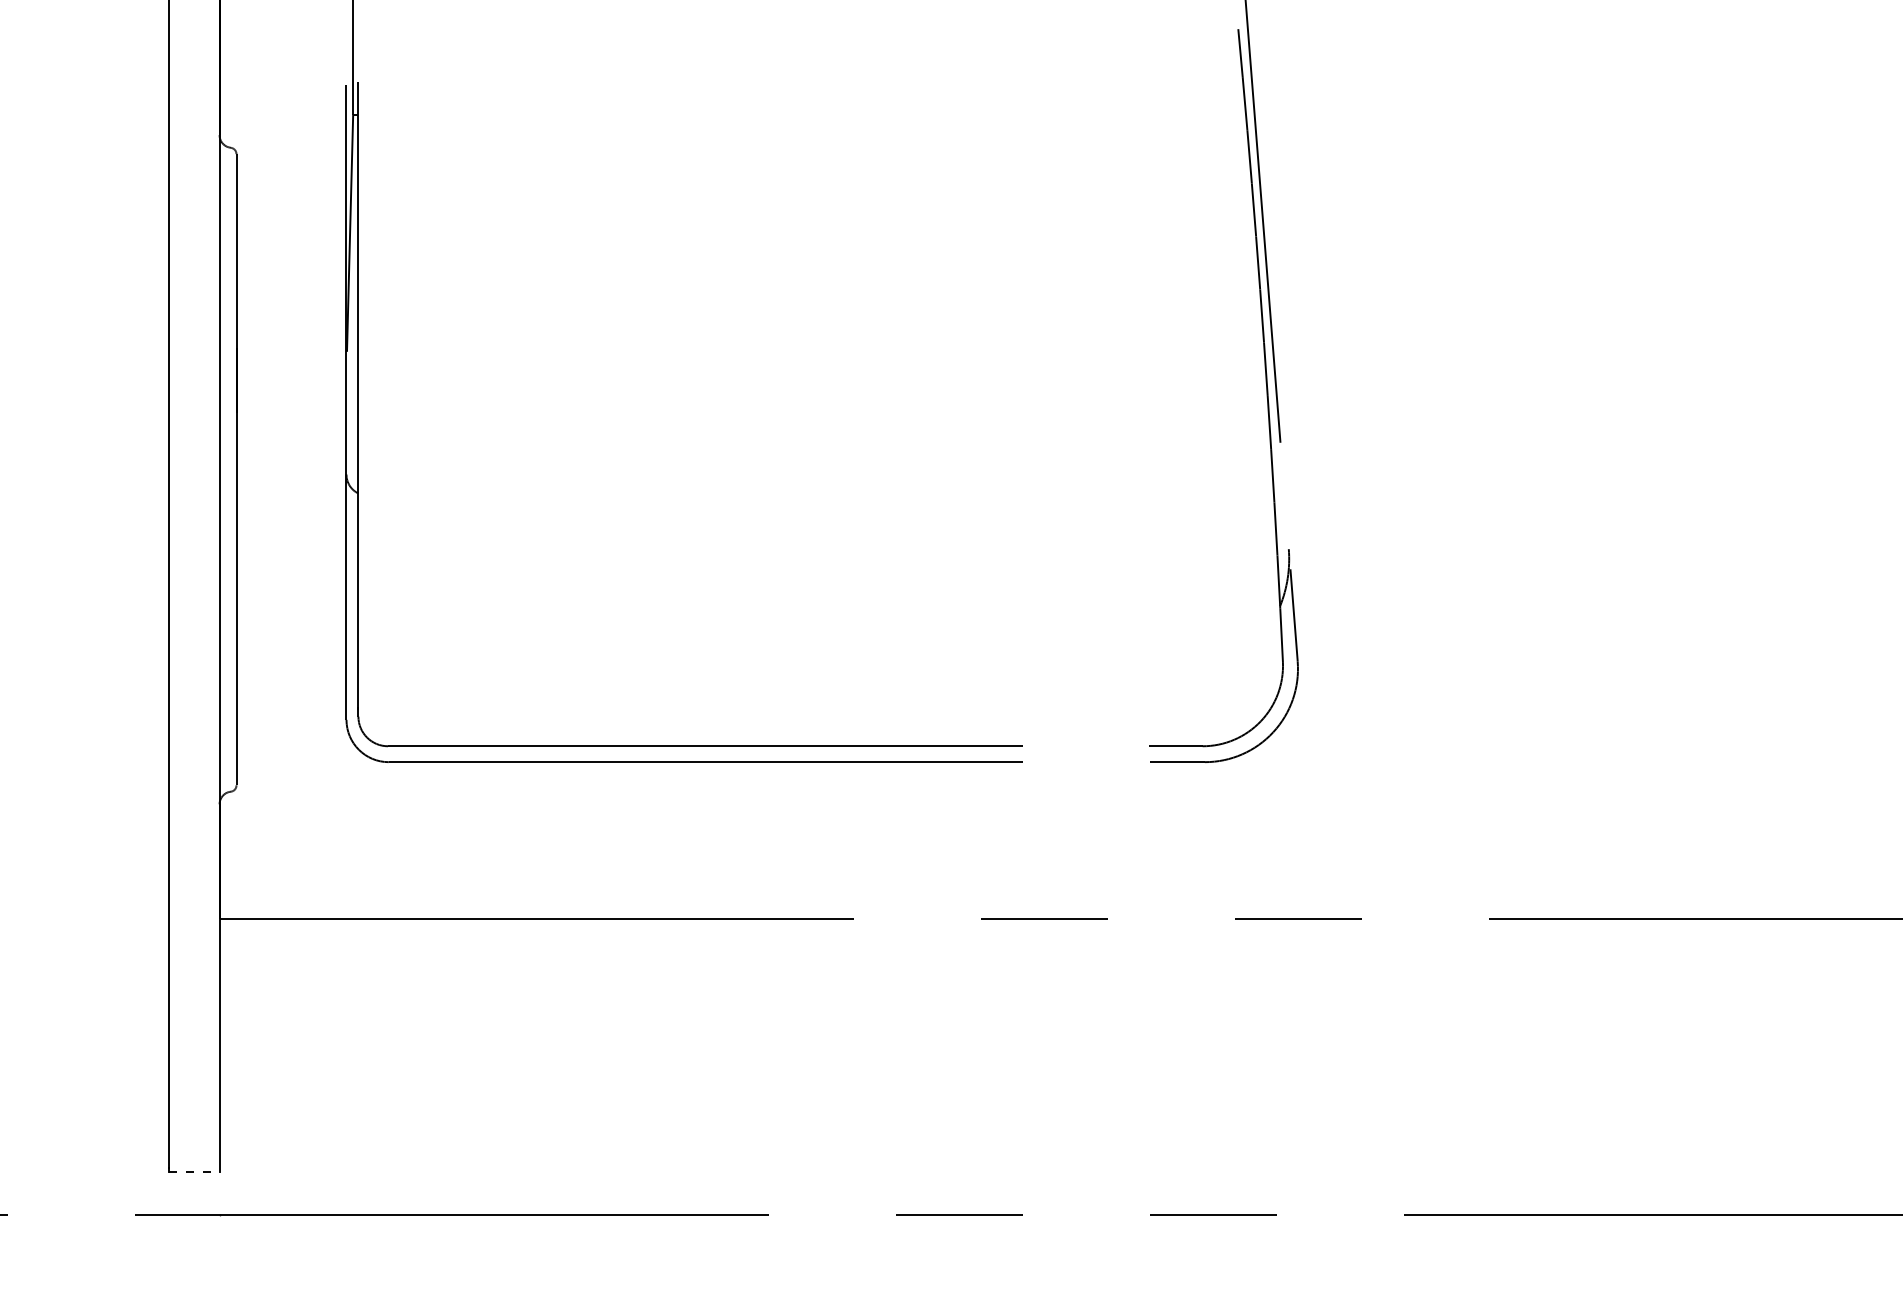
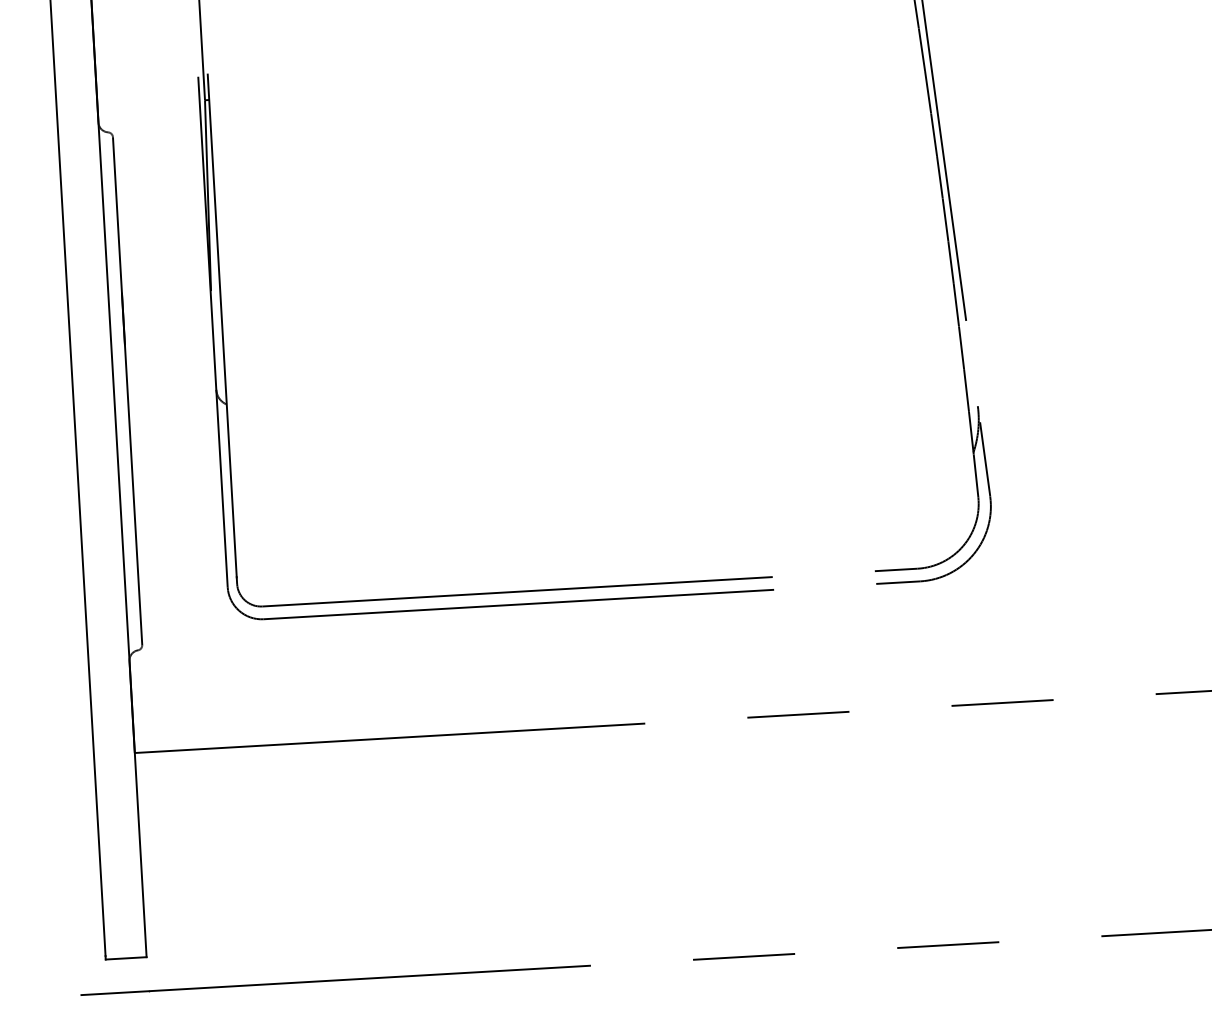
line: (194, 1172) -> (126, 958), dashed -> solid

